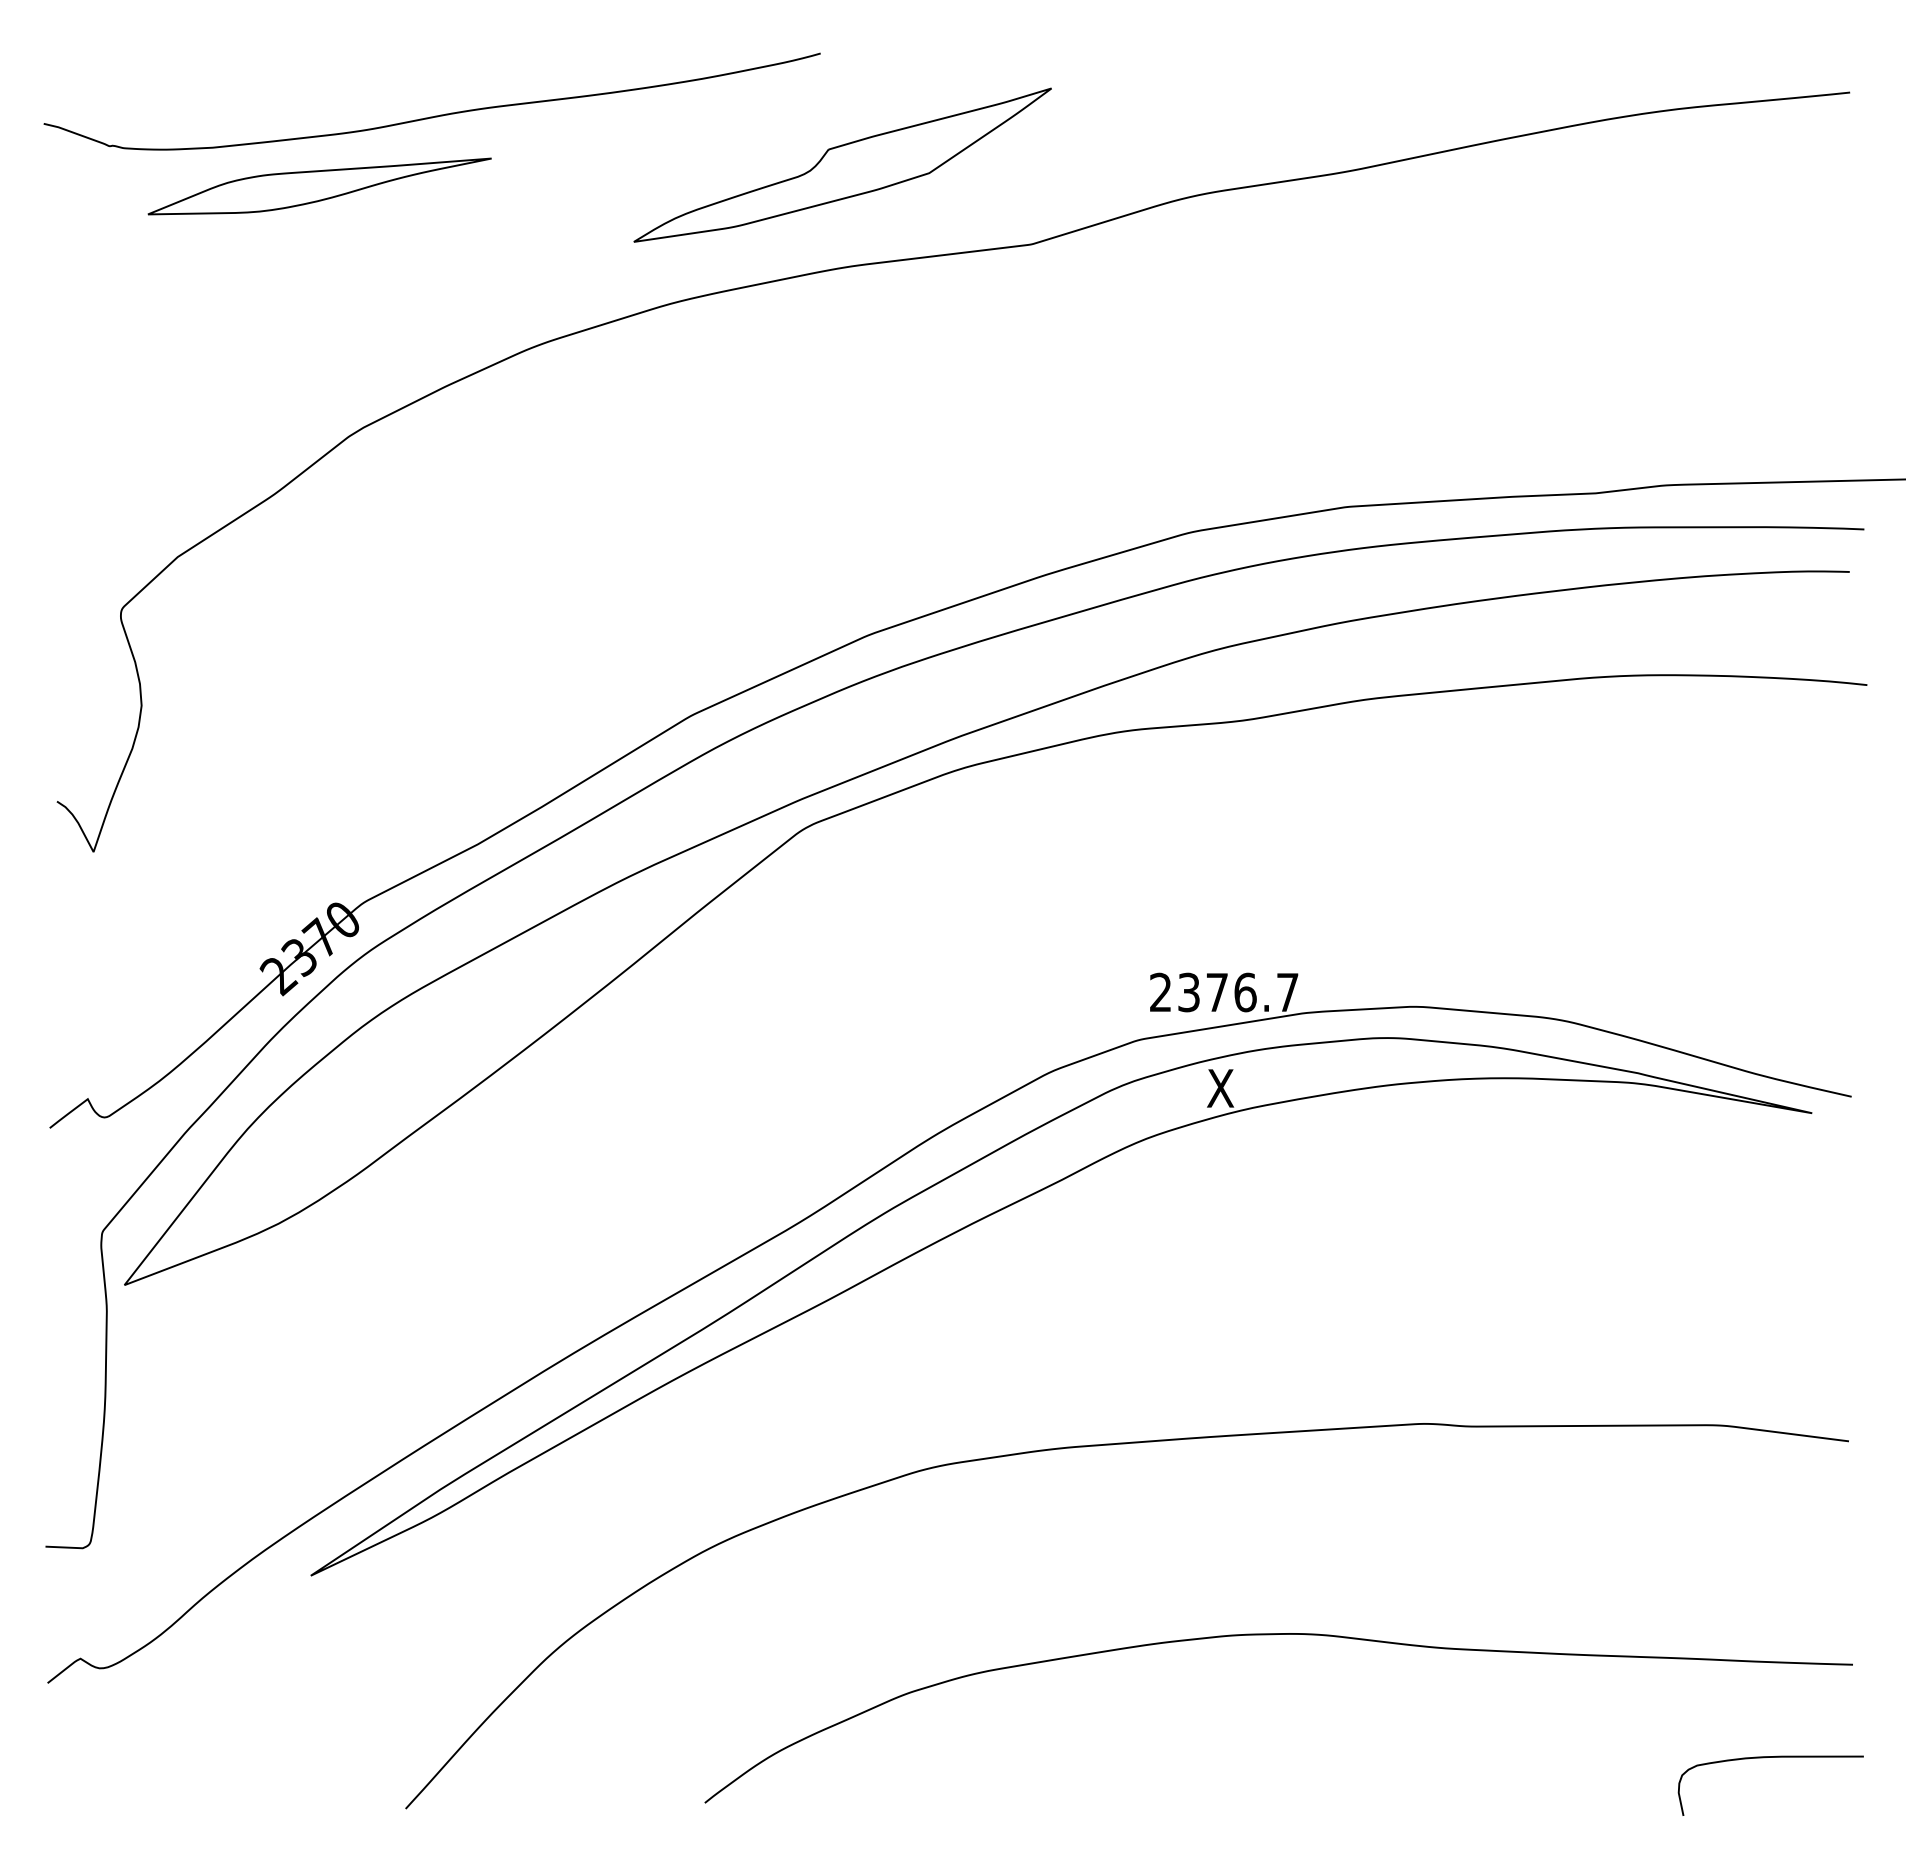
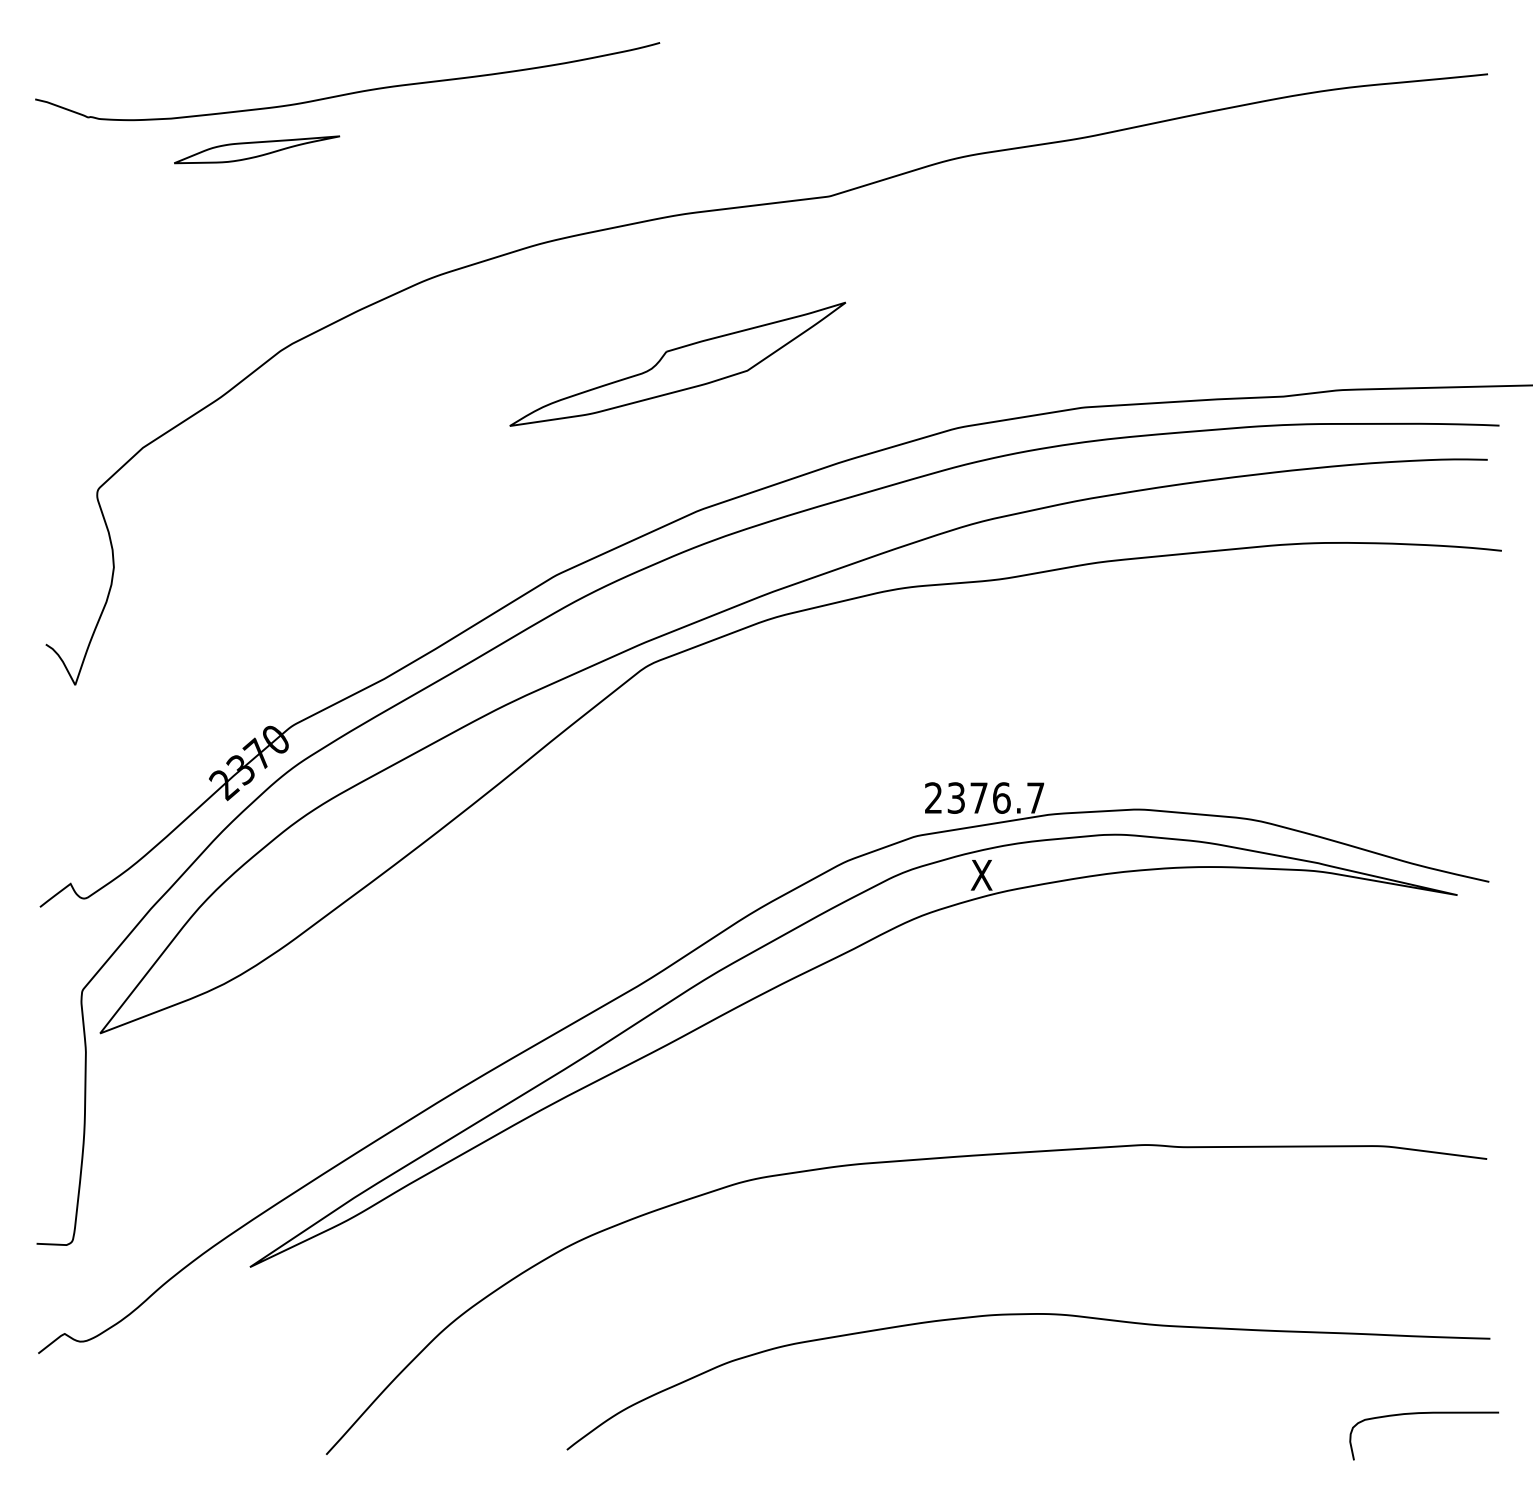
part: (842, 164) -> (677, 363), moved
part: (319, 186) -> (256, 149), size x0.6

